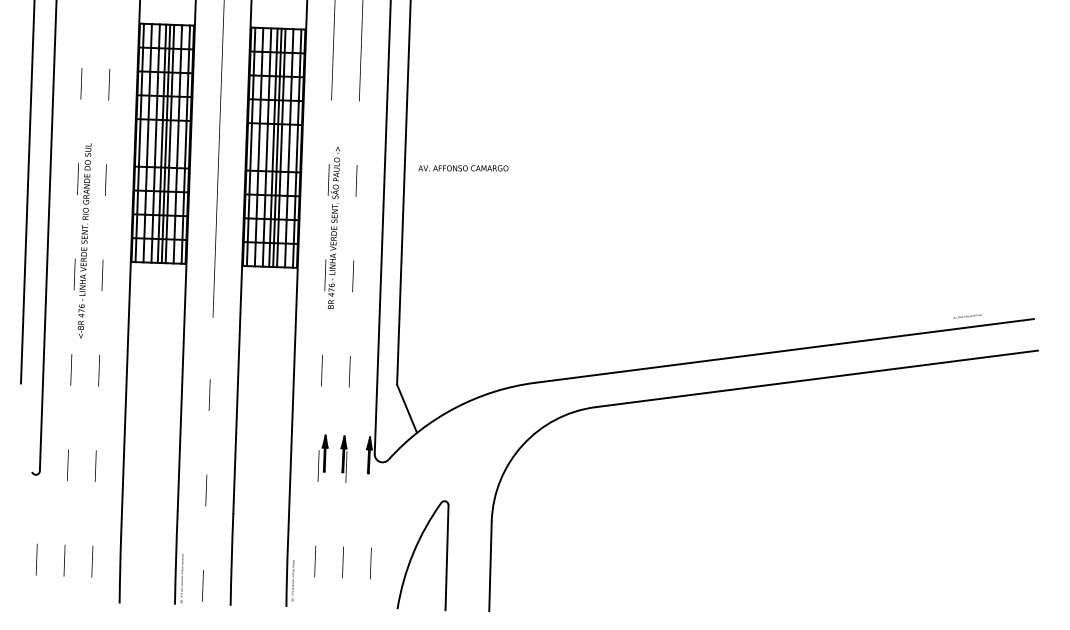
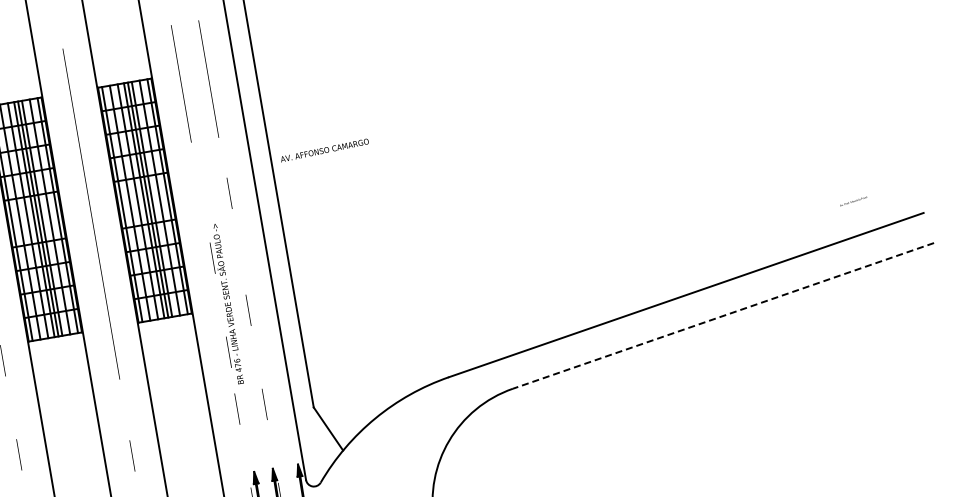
text: (463, 168) -> (324, 150), moved
line: (356, 180) -> (229, 192), moved
text: (331, 227) -> (225, 304), moved
text: (967, 316) -> (853, 201), moved
line: (816, 378) -> (723, 315), solid -> dashed

